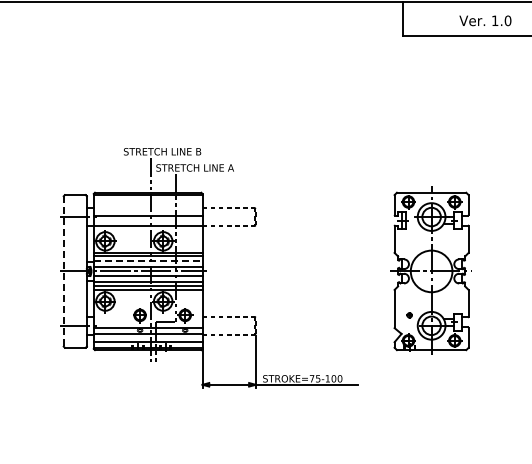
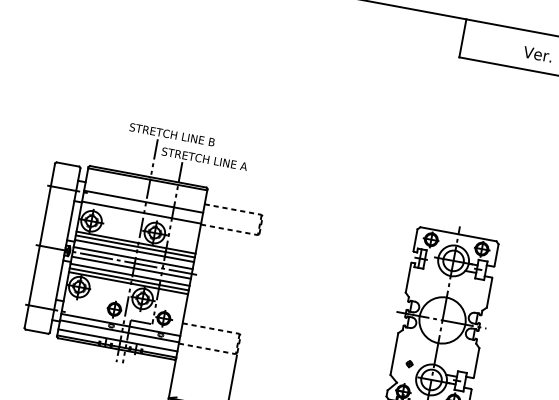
line: (148, 260) -> (134, 250), dashed -> solid
line: (63, 271) -> (39, 245), dashed -> solid

